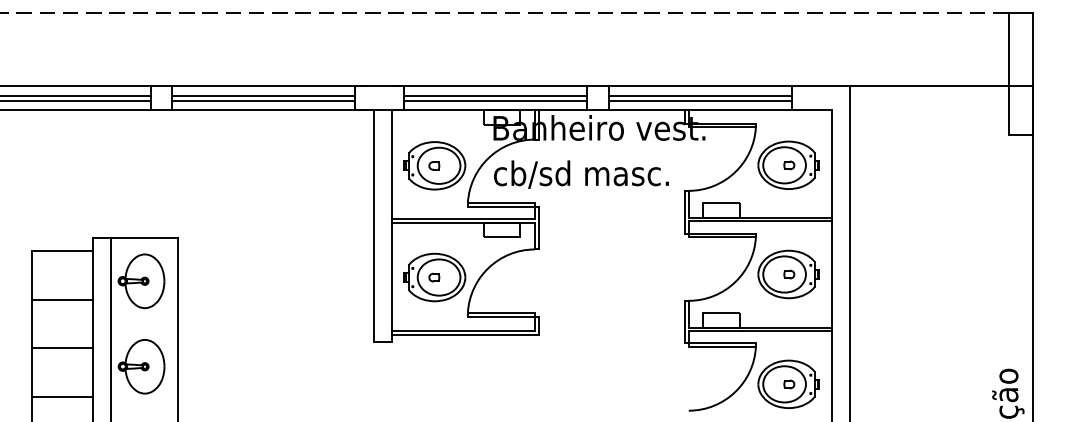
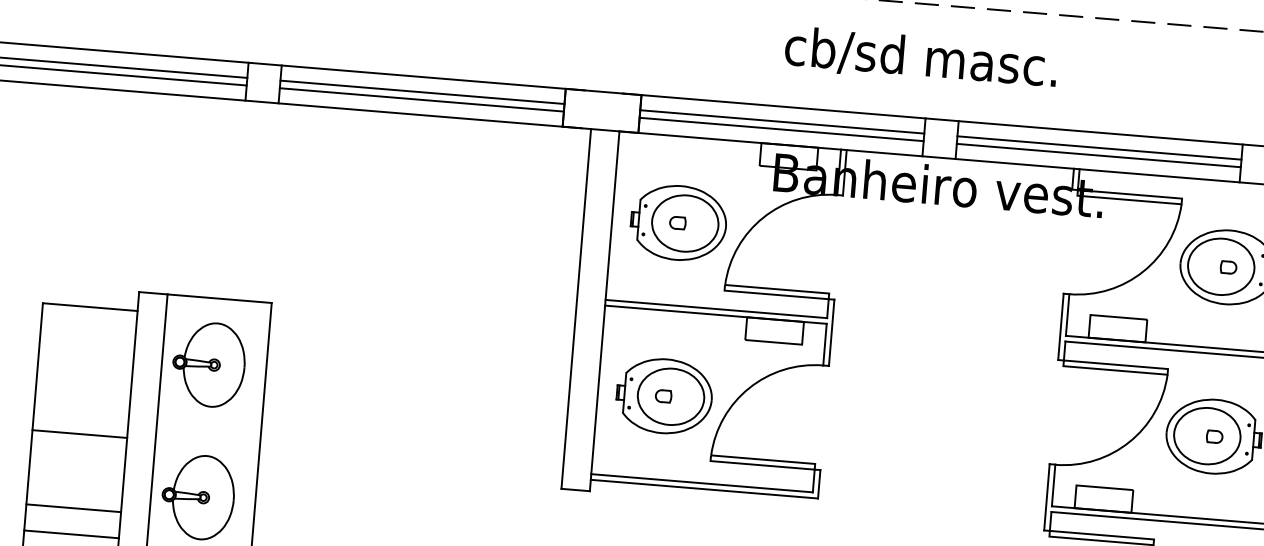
text: (581, 174) -> (921, 58), moved
line: (61, 299) -> (78, 433), moved
line: (61, 348) -> (72, 508), moved

